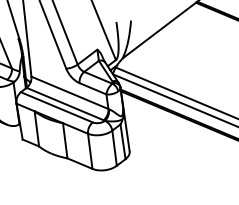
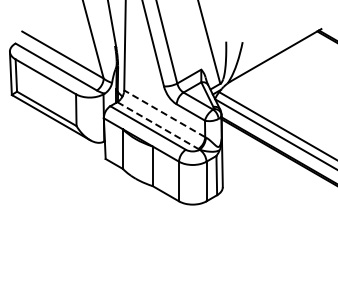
line: (69, 92) -> (164, 113), solid -> dashed
line: (64, 104) -> (157, 125), solid -> dashed

